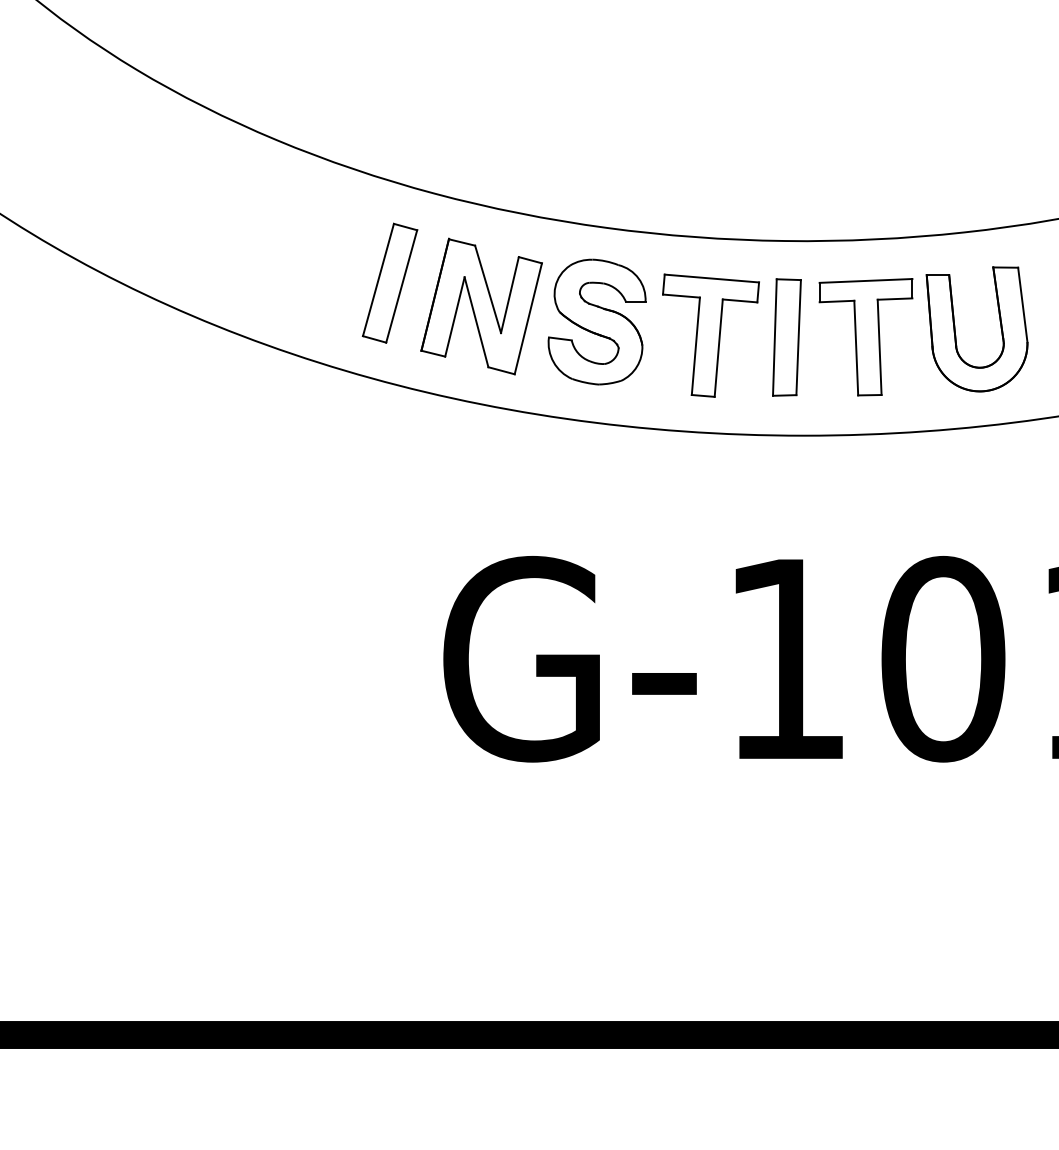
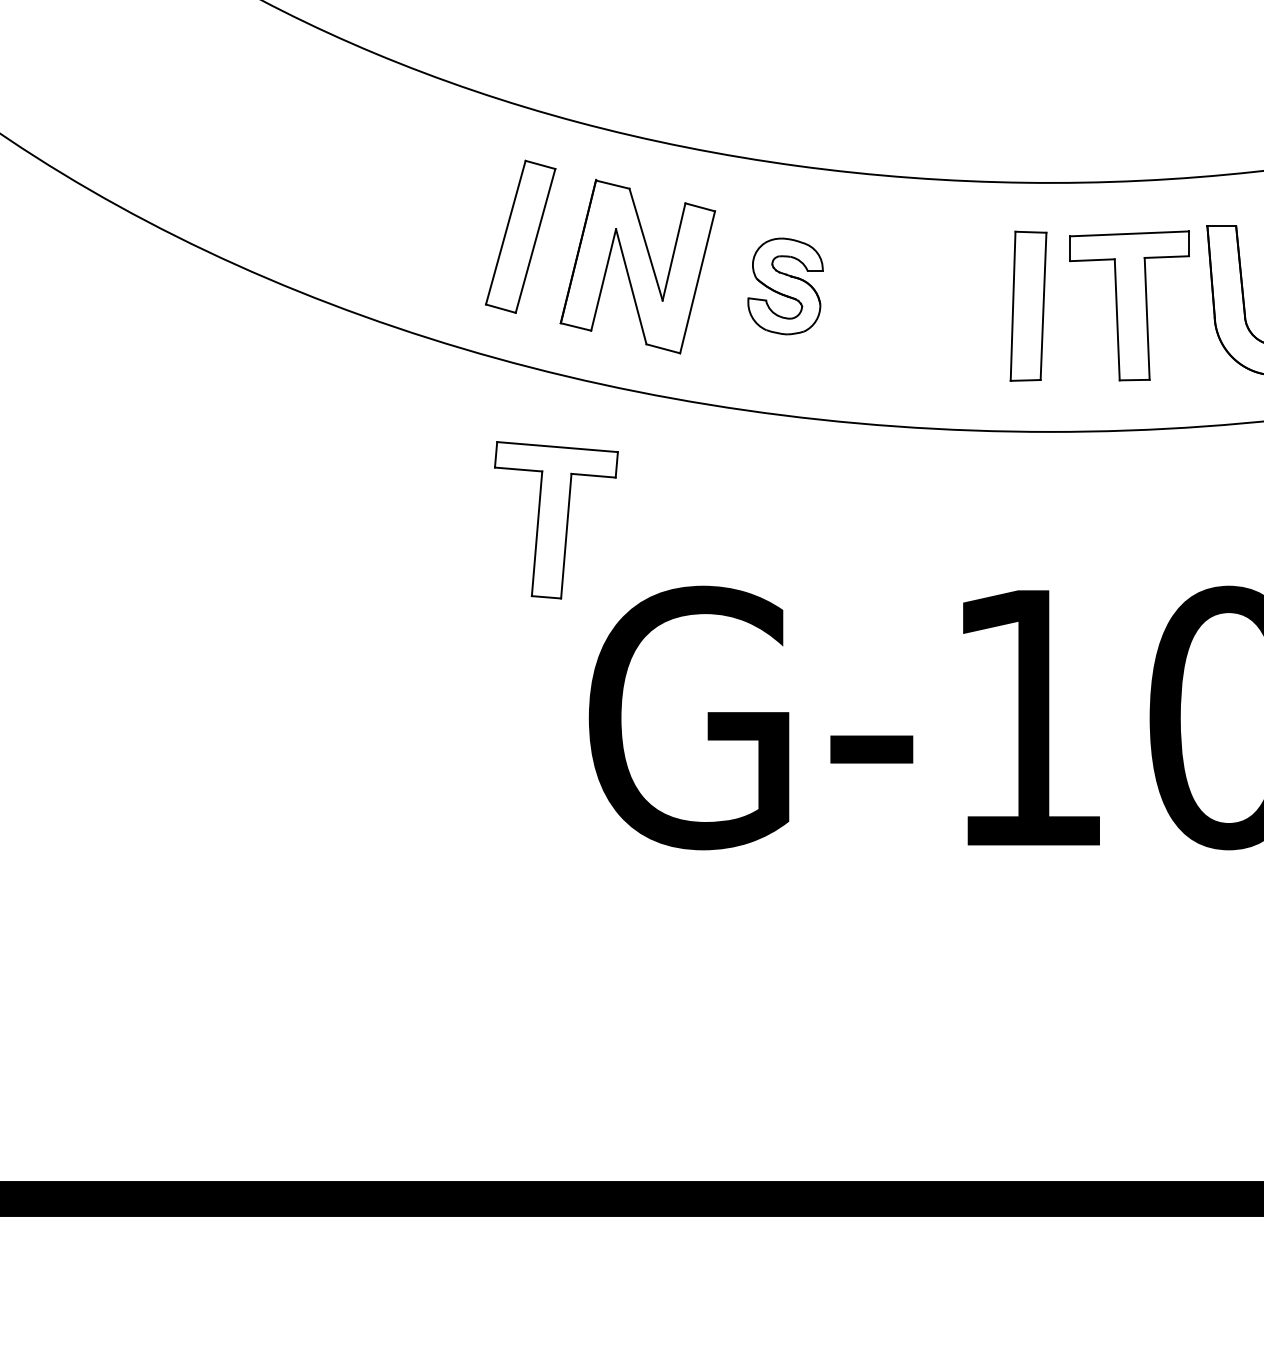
part: (596, 321) -> (784, 285), size x0.6
part: (710, 335) -> (555, 519), moved

